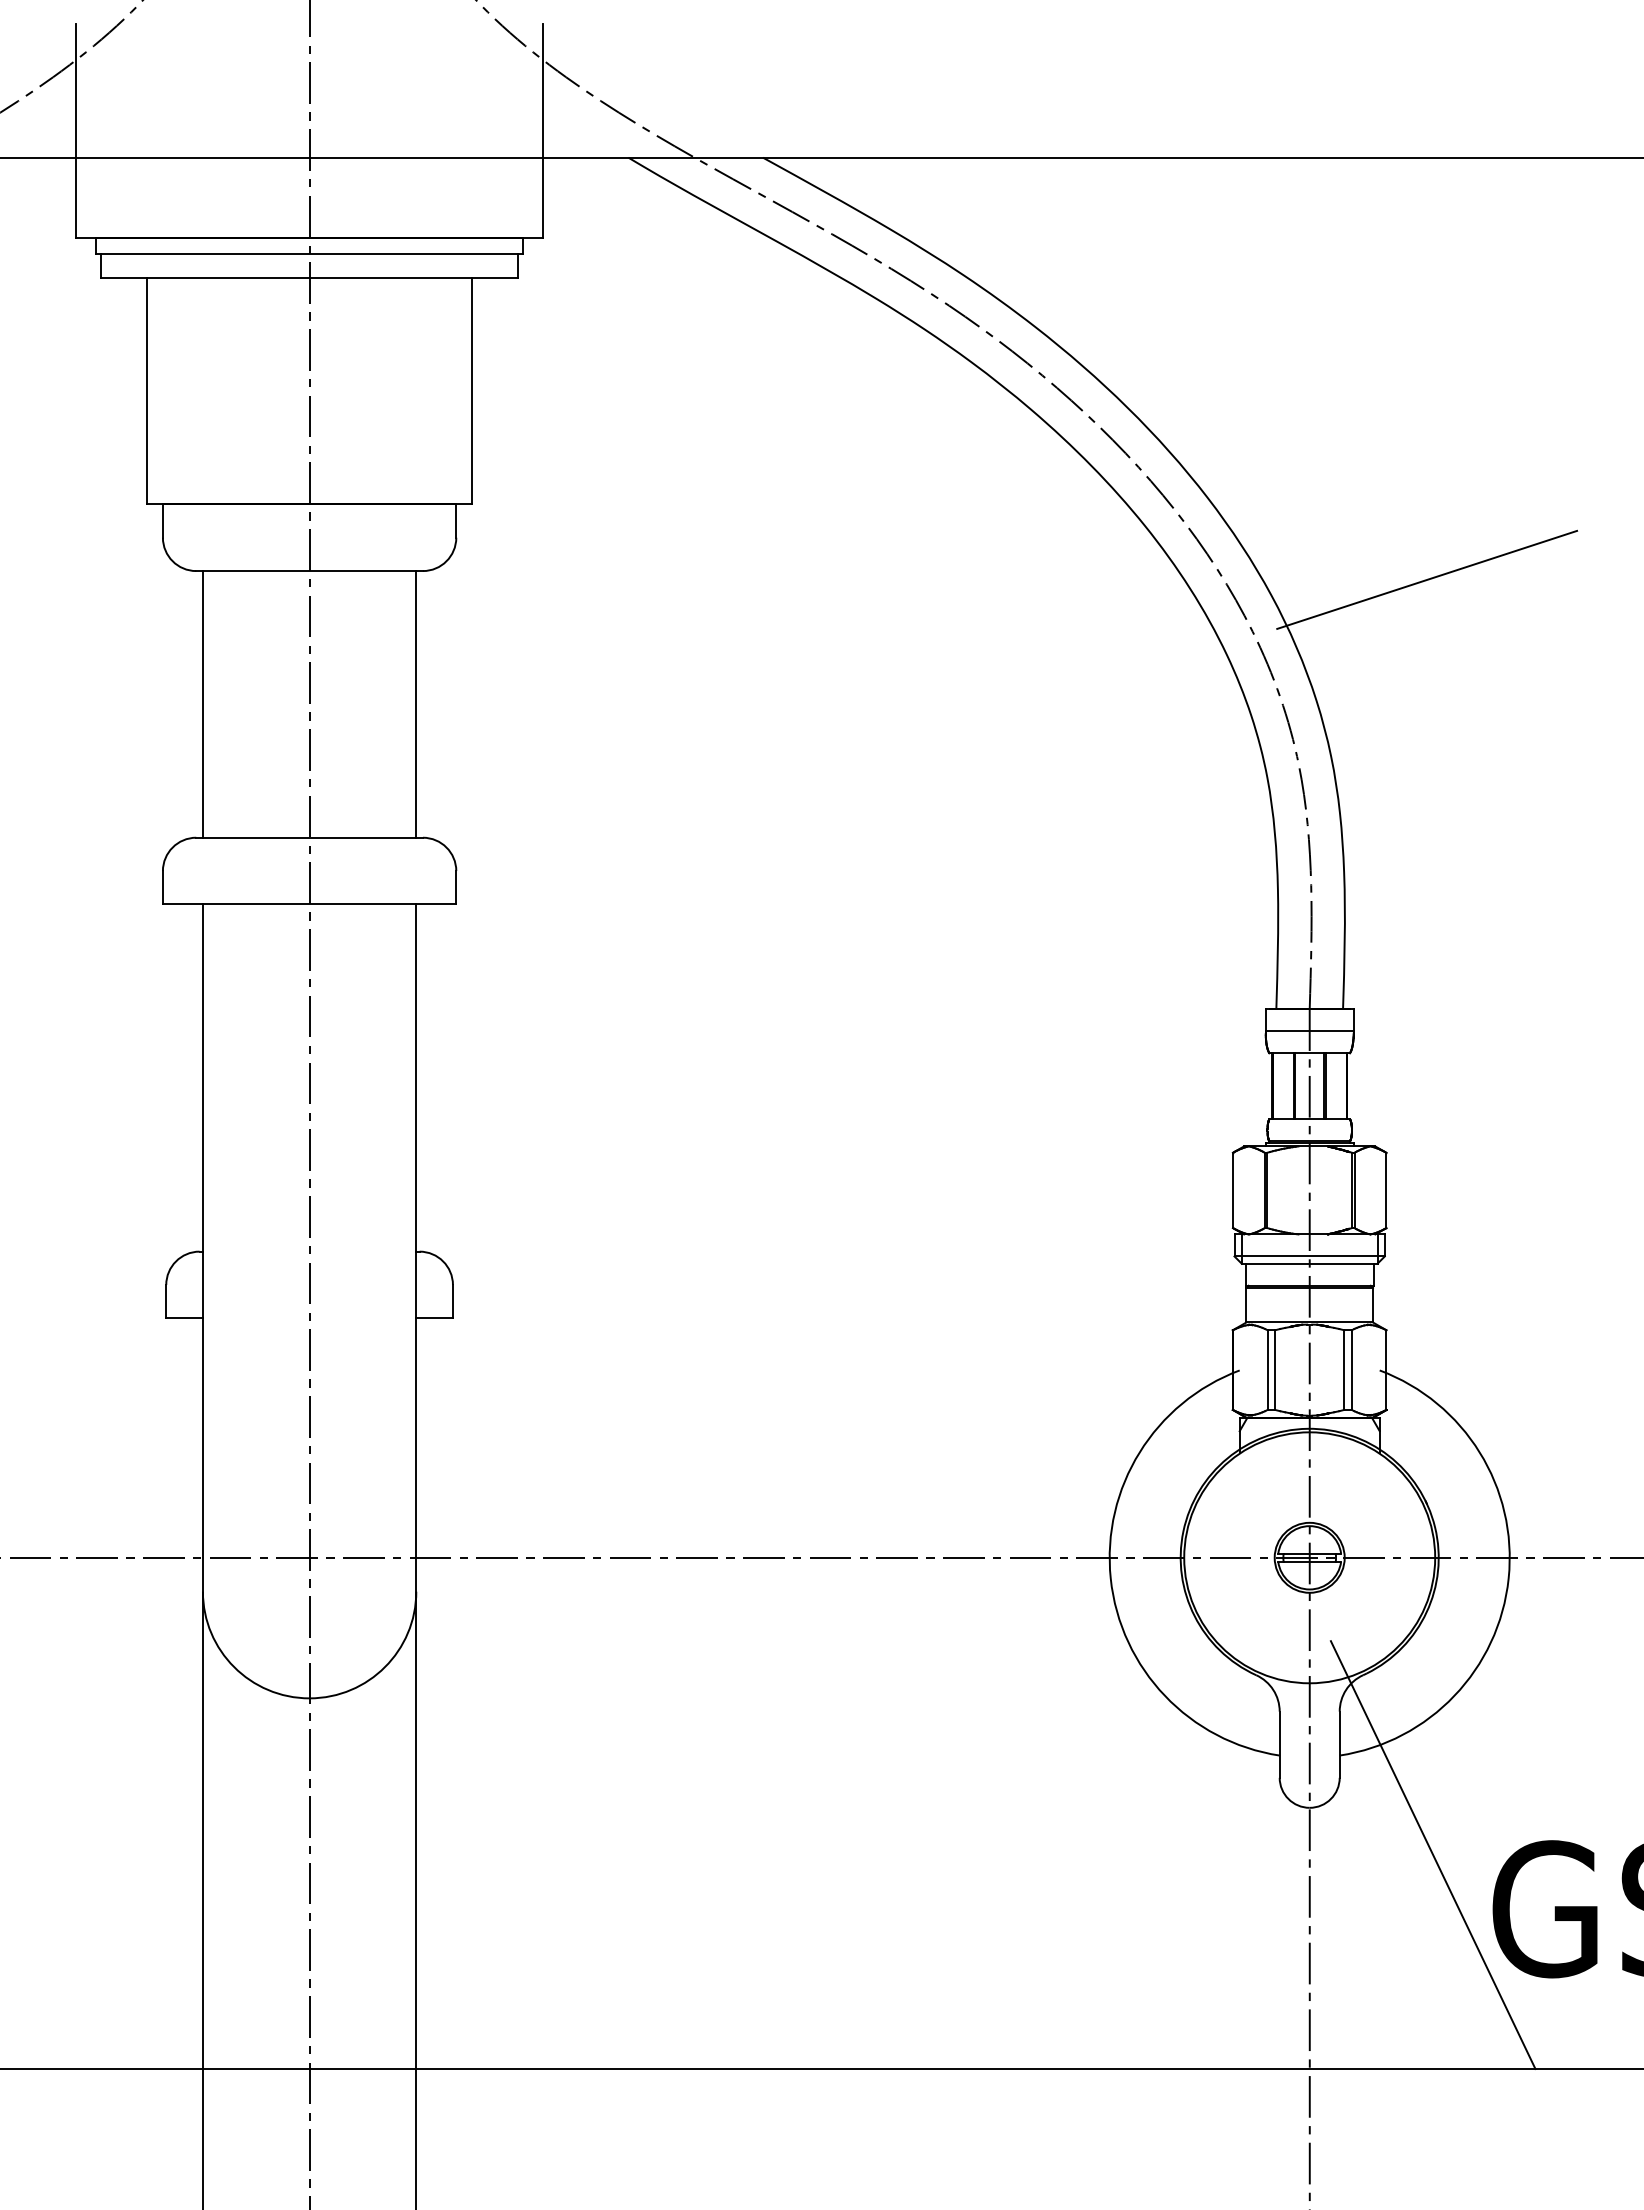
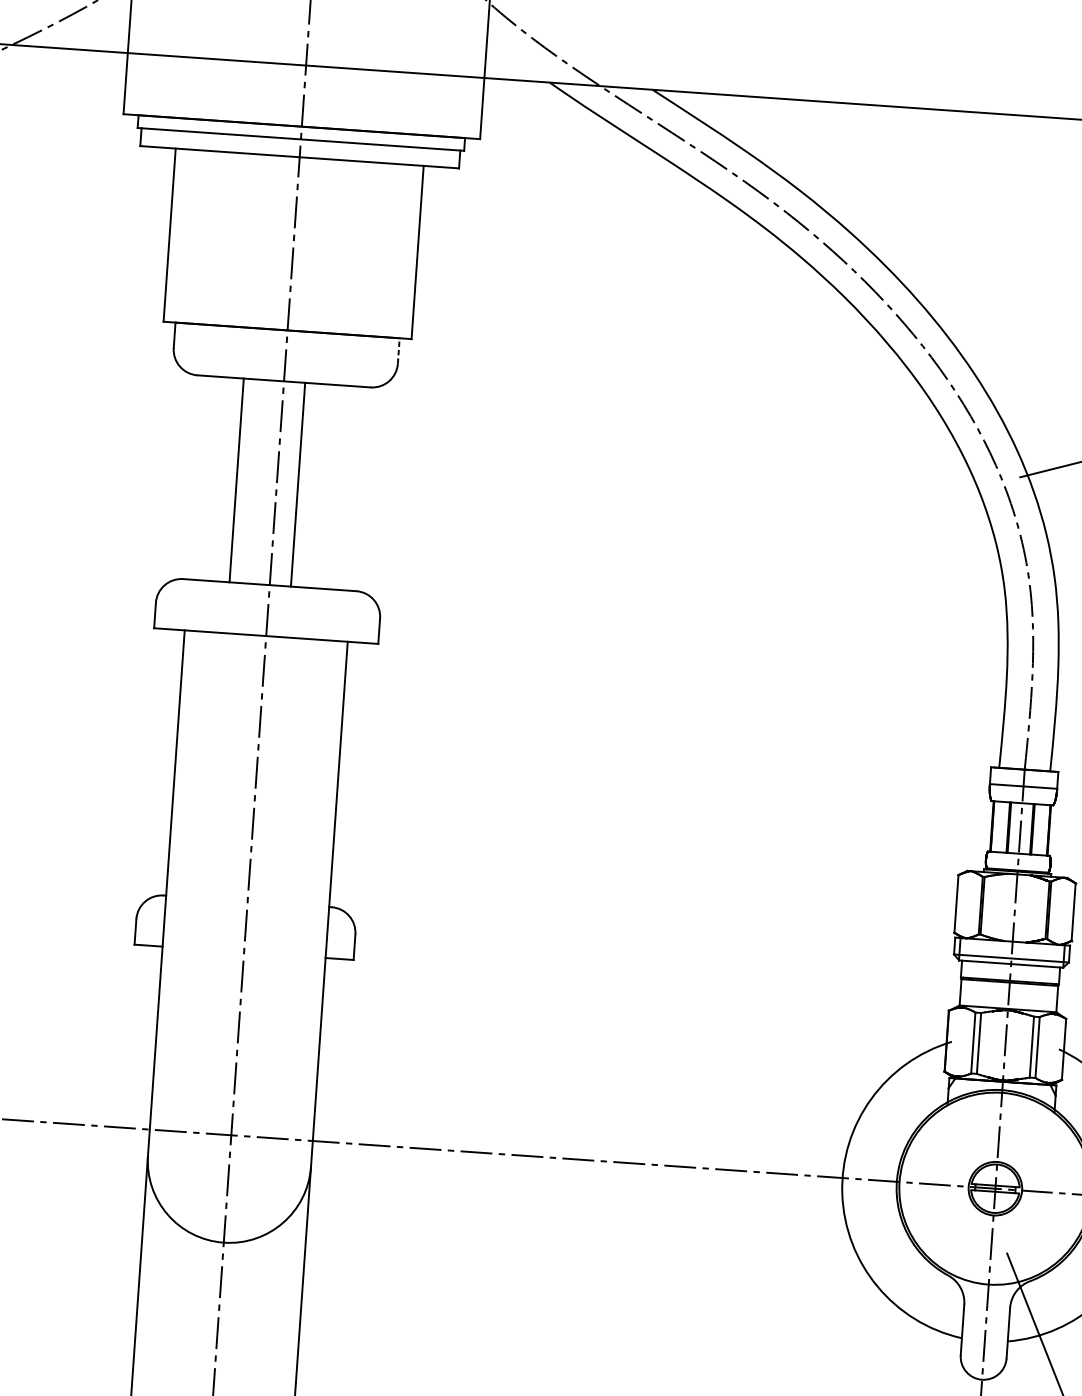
line: (456, 521) -> (398, 351), solid -> dashed
line: (202, 704) -> (236, 480), moved
line: (416, 704) -> (298, 484), moved

